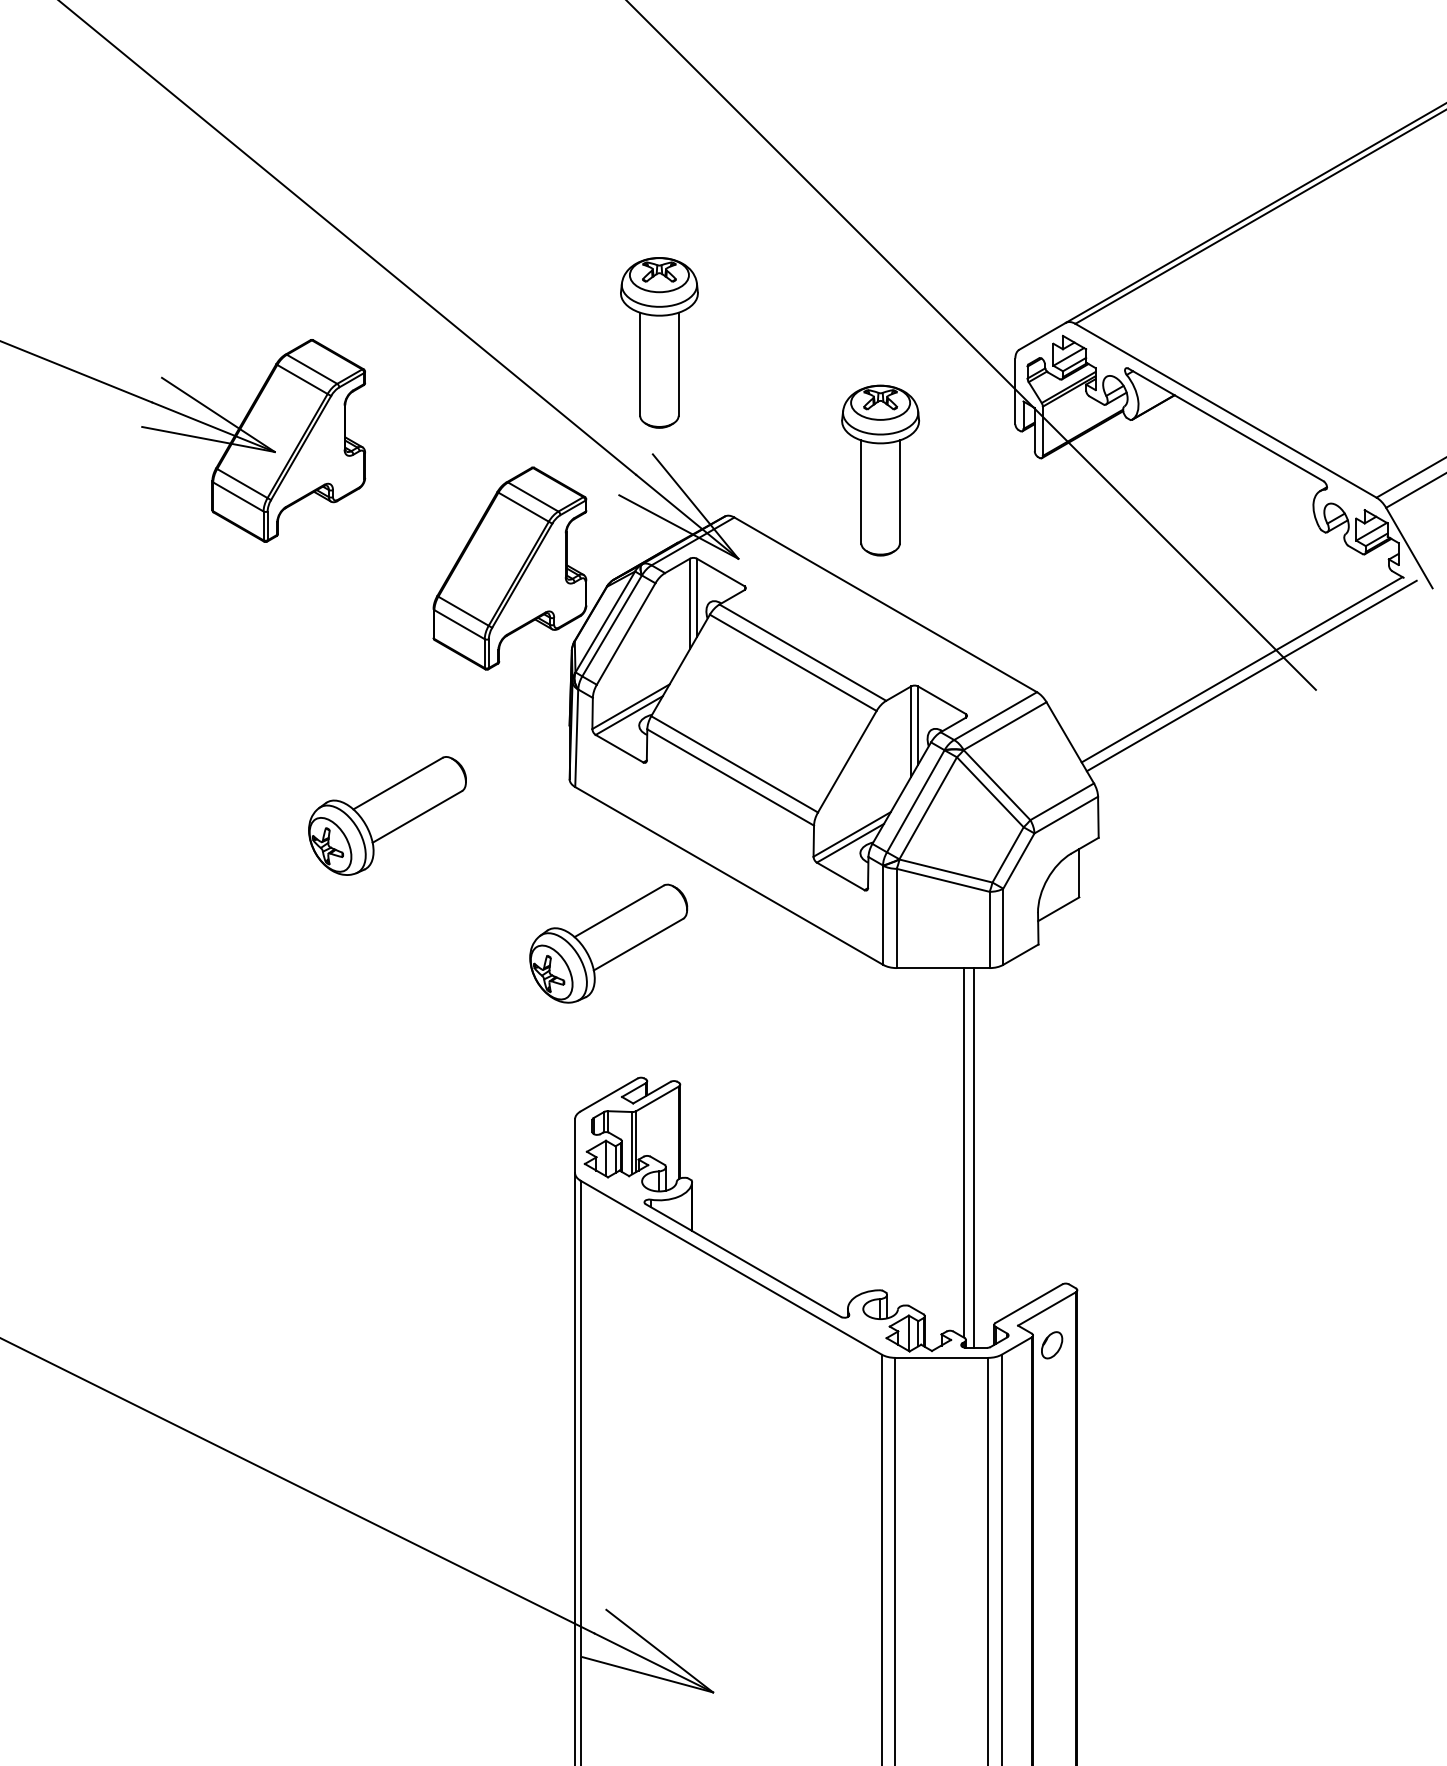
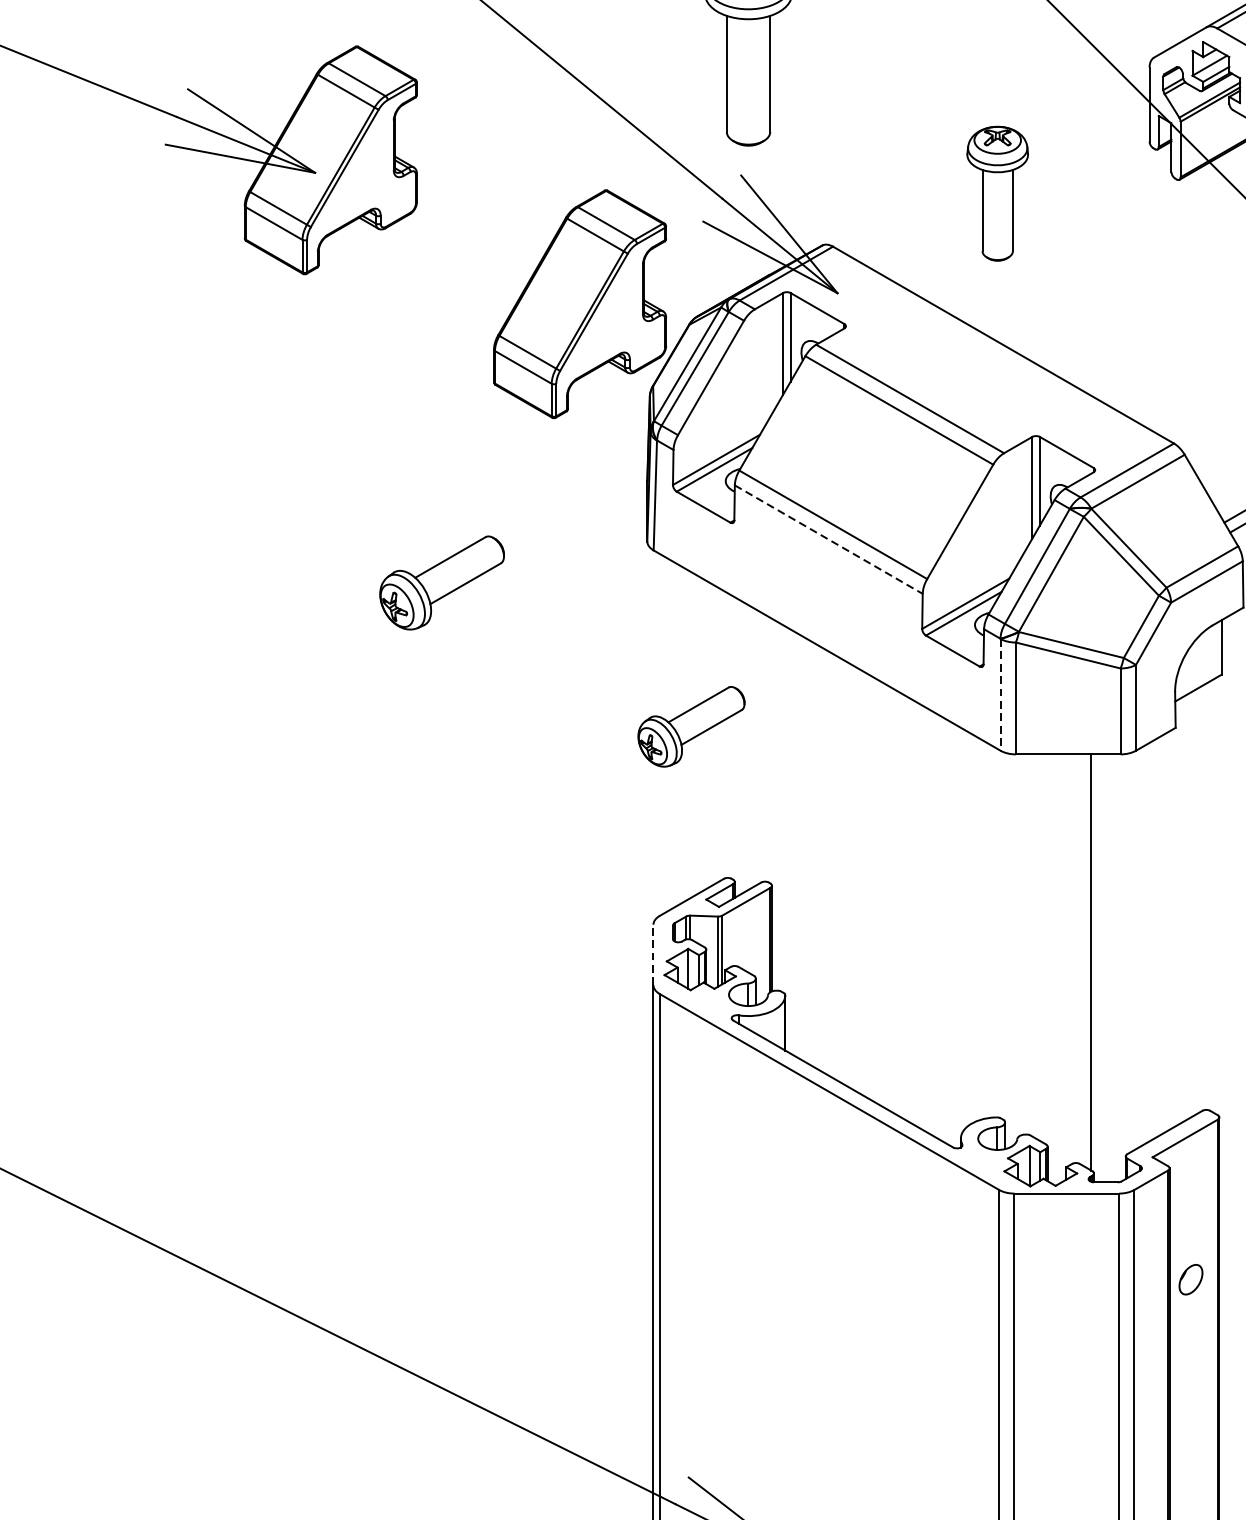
part: (880, 470) -> (997, 193), size x0.7
line: (731, 777) -> (829, 539), solid -> dashed
part: (387, 815) -> (442, 582), size x0.7
line: (883, 915) -> (1001, 695), solid -> dashed
part: (608, 943) -> (691, 726), size x0.6
line: (575, 1146) -> (653, 955), solid -> dashed
line: (973, 1157) -> (1102, 967), removed
part: (1052, 1345) -> (1191, 1279), moved

